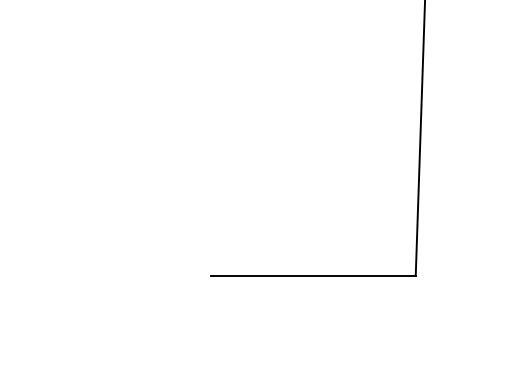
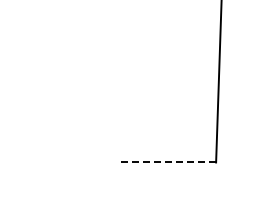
line: (313, 276) -> (166, 162), solid -> dashed

